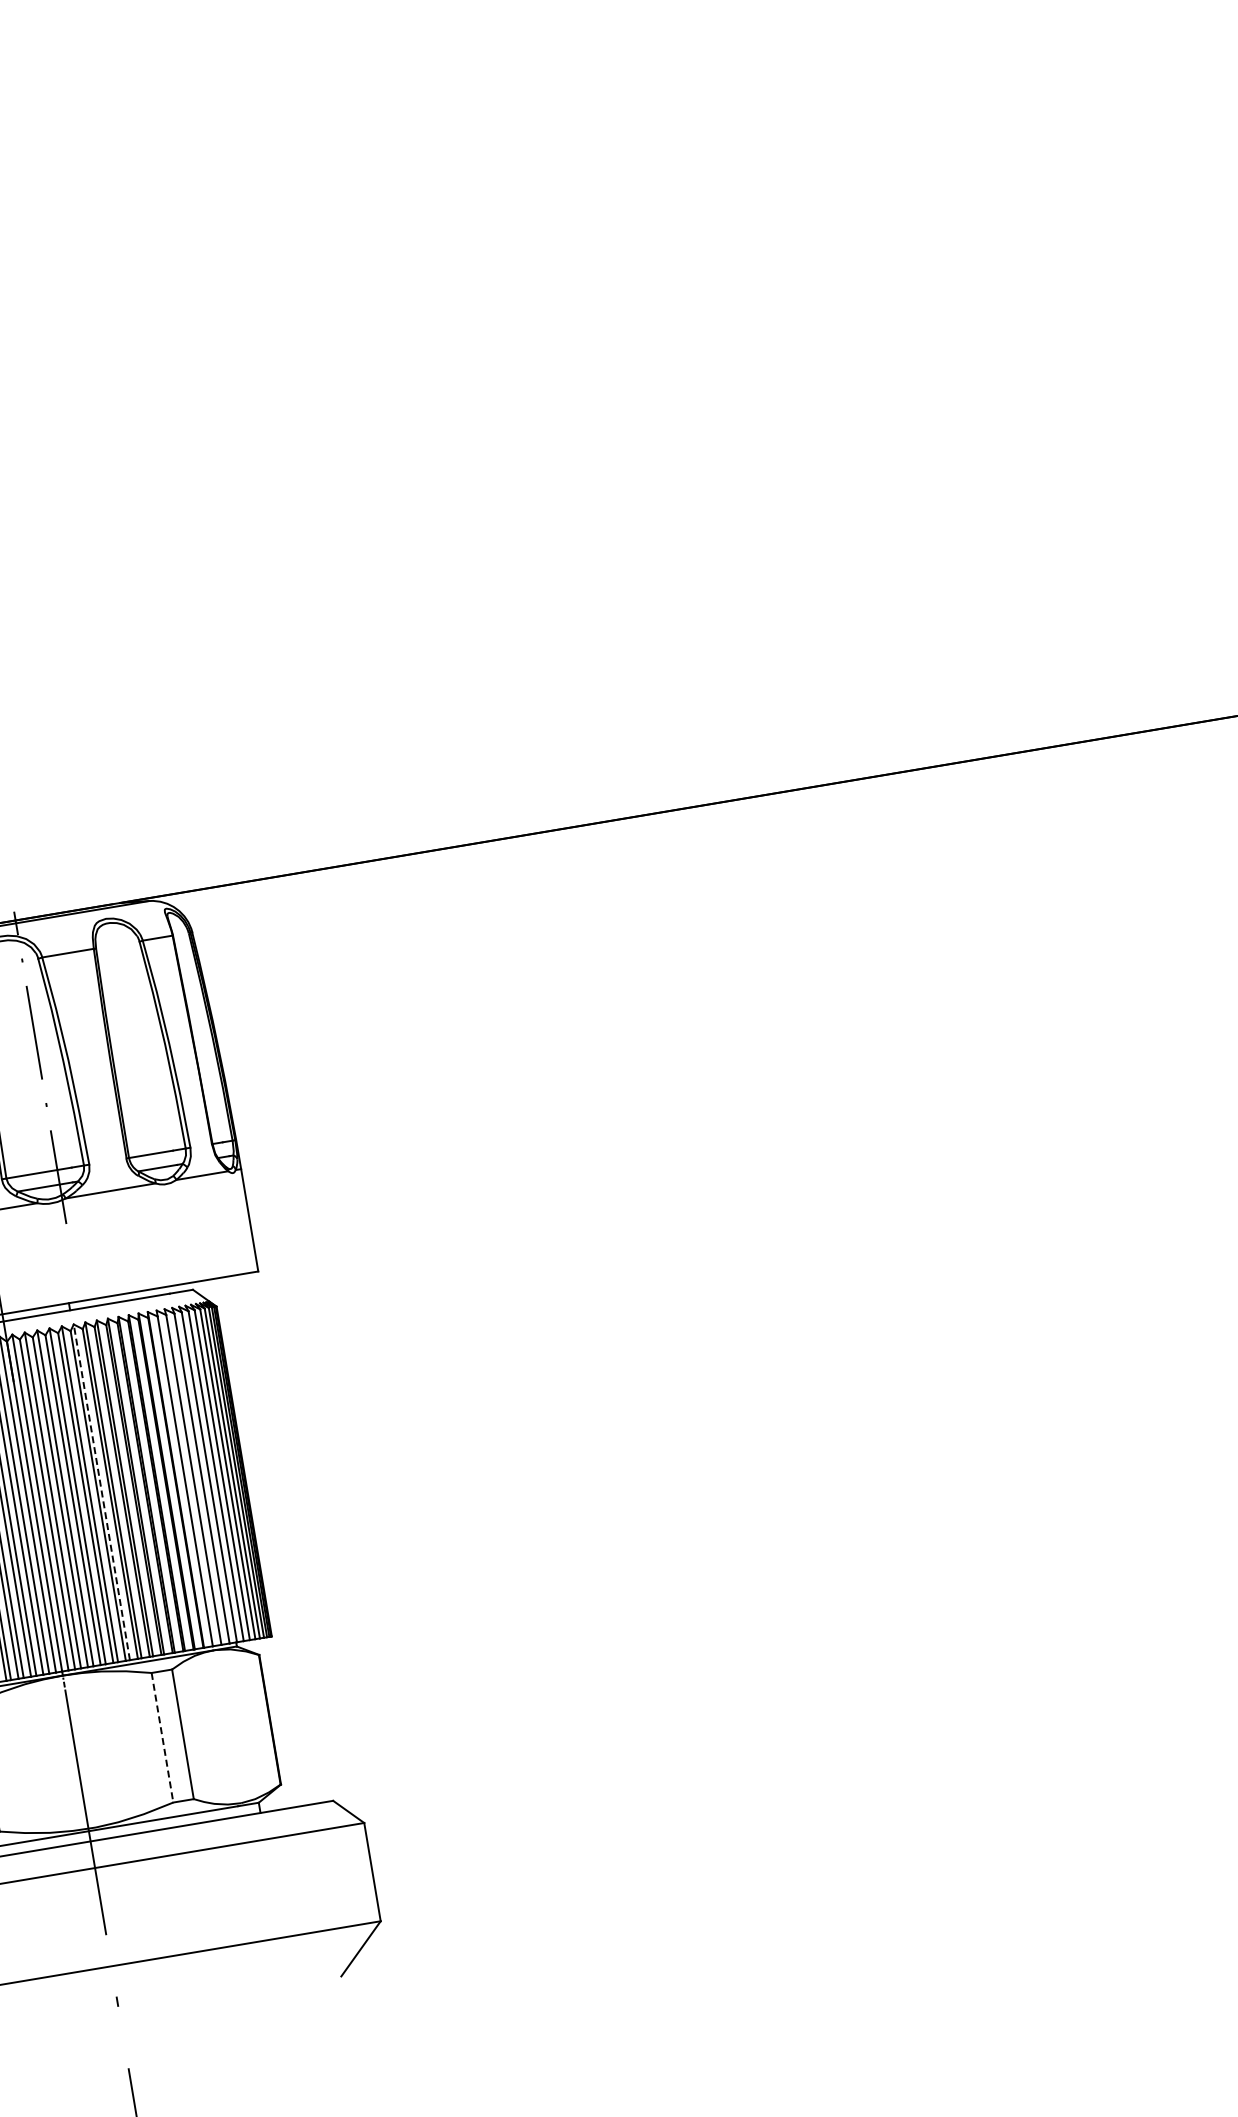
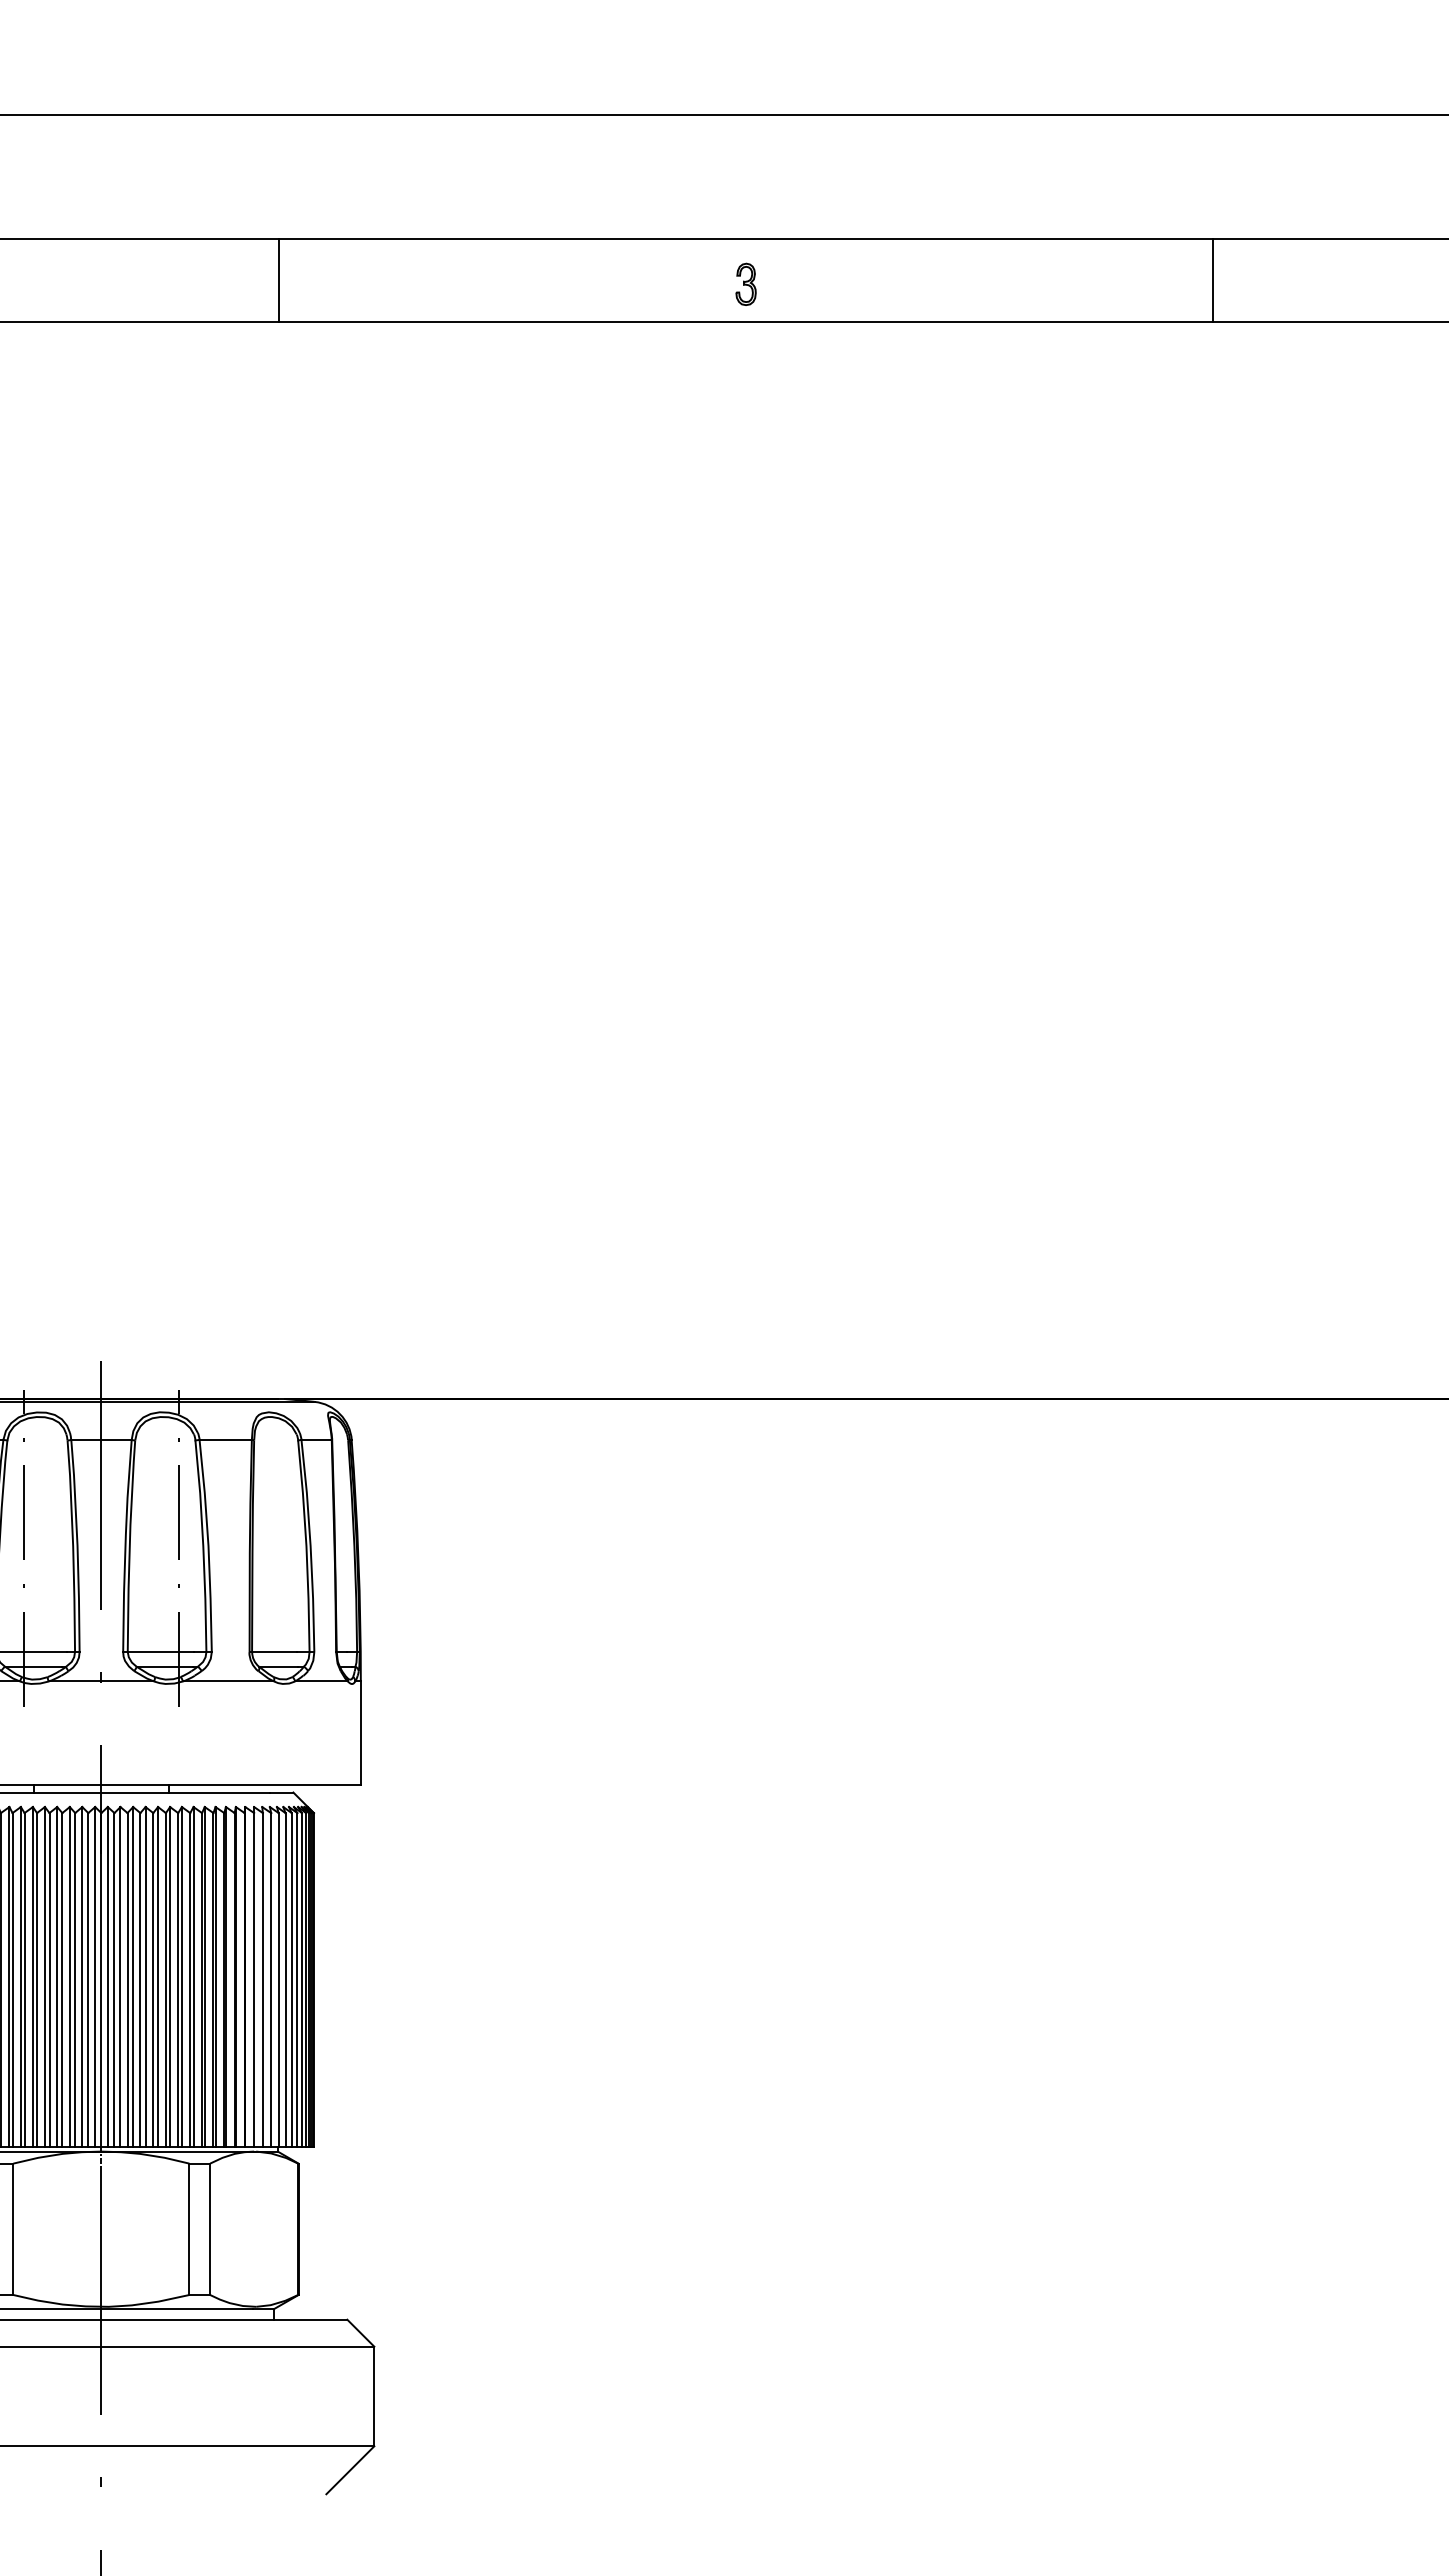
line: (102, 1491) -> (170, 1976), dashed -> solid
line: (162, 1737) -> (189, 2229), dashed -> solid

